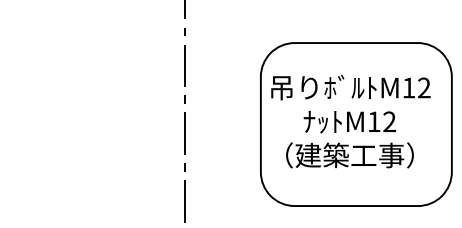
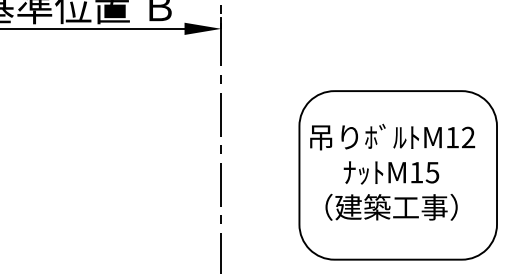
text: (389, 121) -> (432, 172), M12 -> M15

